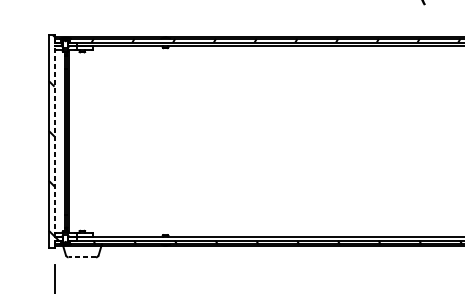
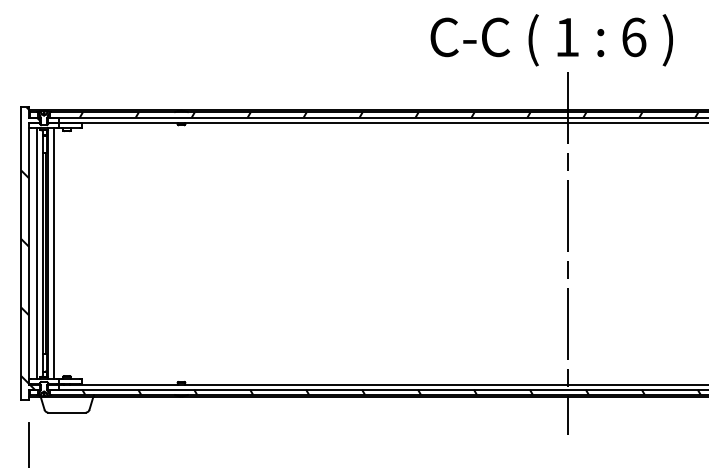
line: (54, 141) -> (28, 253), dashed -> solid
line: (60, 141) -> (36, 253), added
line: (73, 141) -> (54, 253), added
line: (447, 141) -> (568, 253), added
line: (82, 257) -> (67, 412), dashed -> solid

